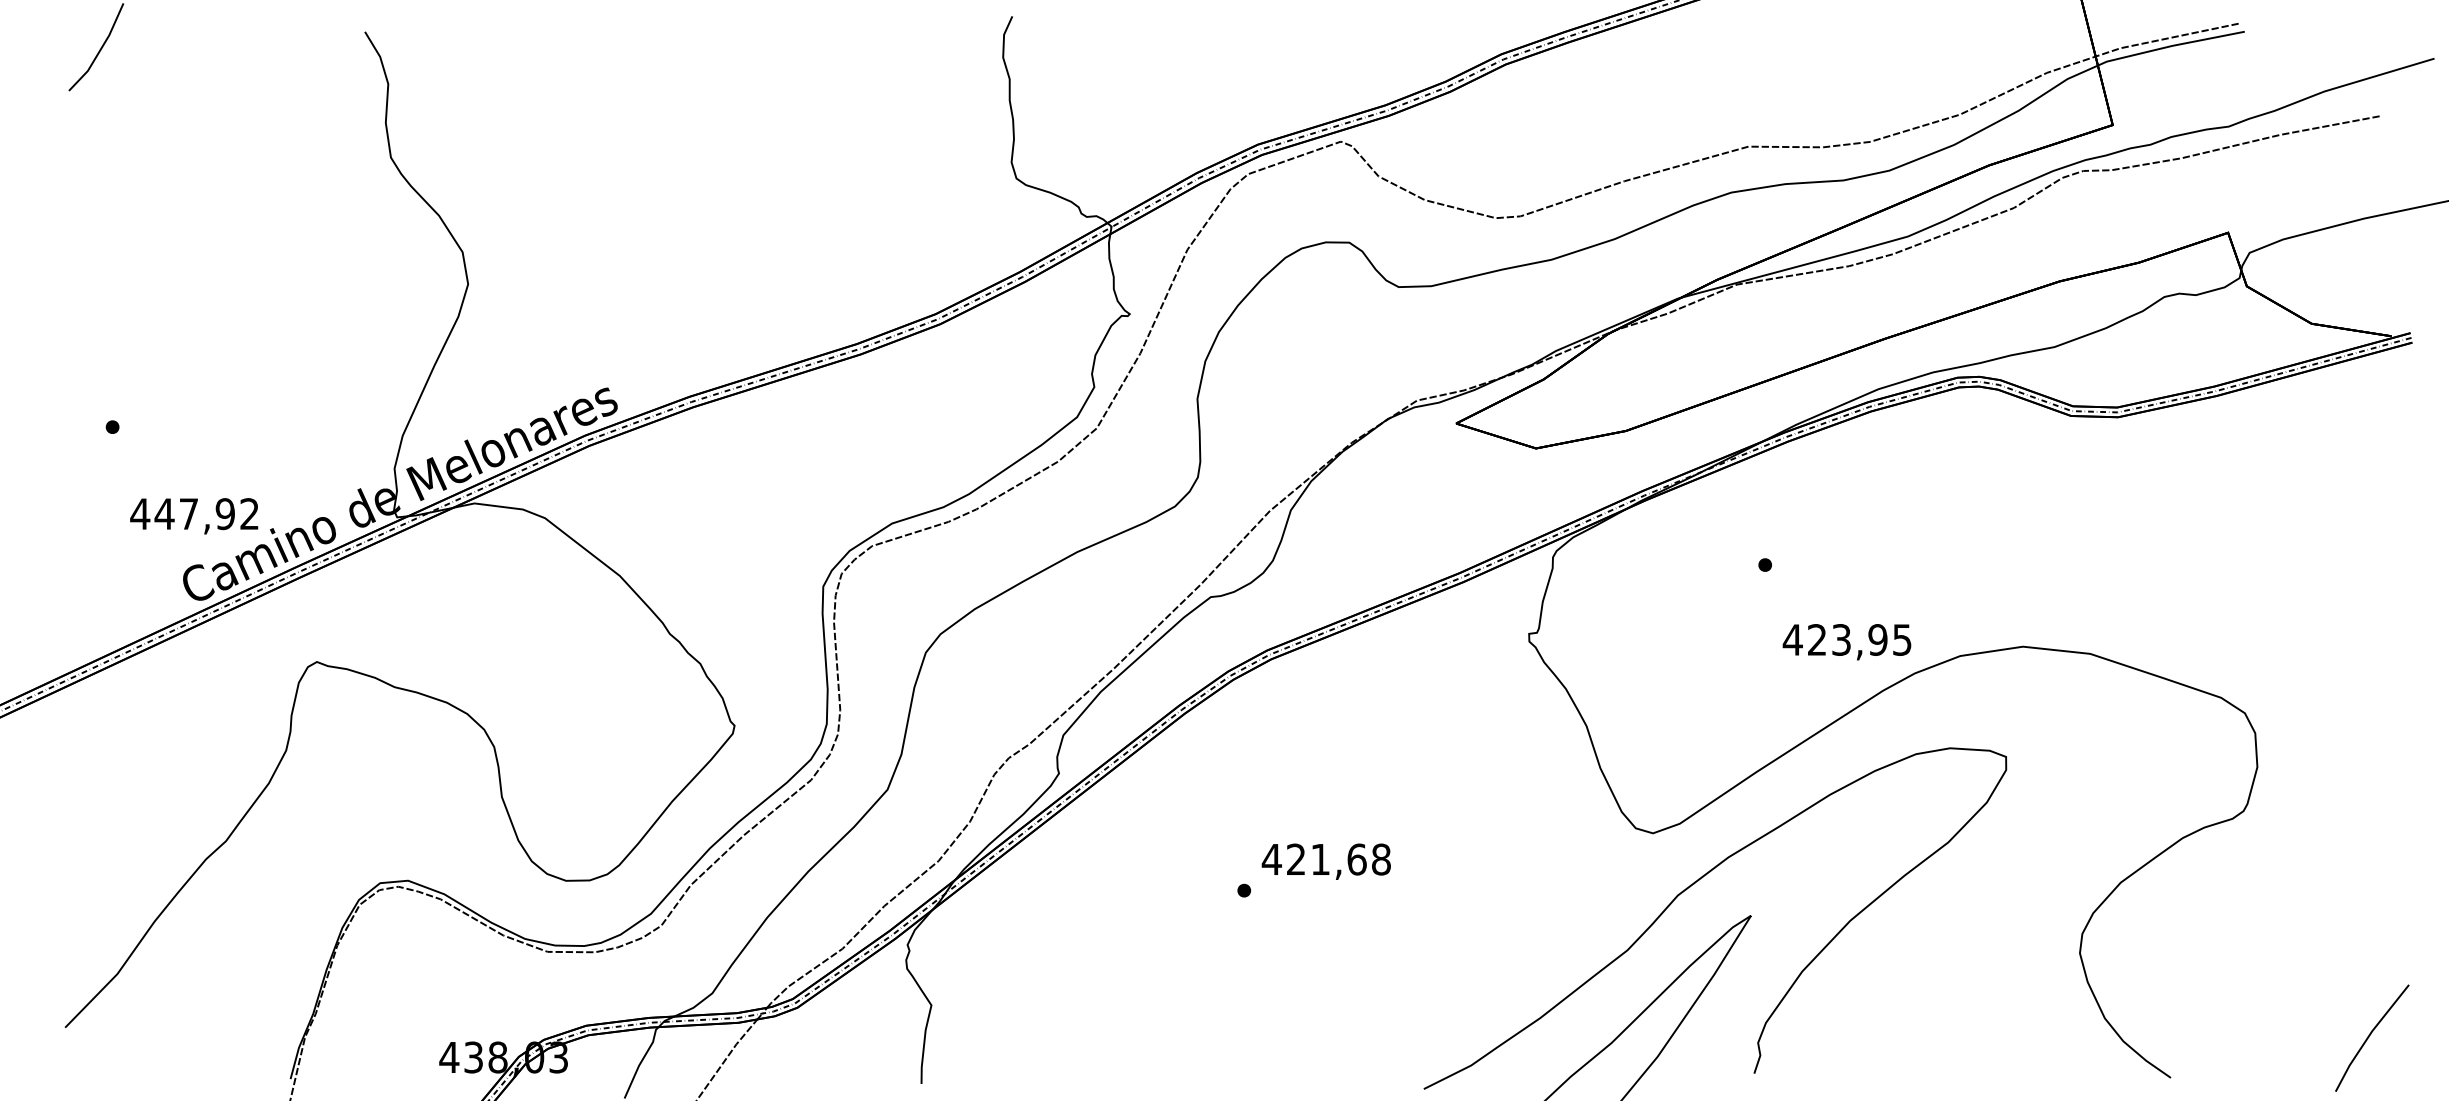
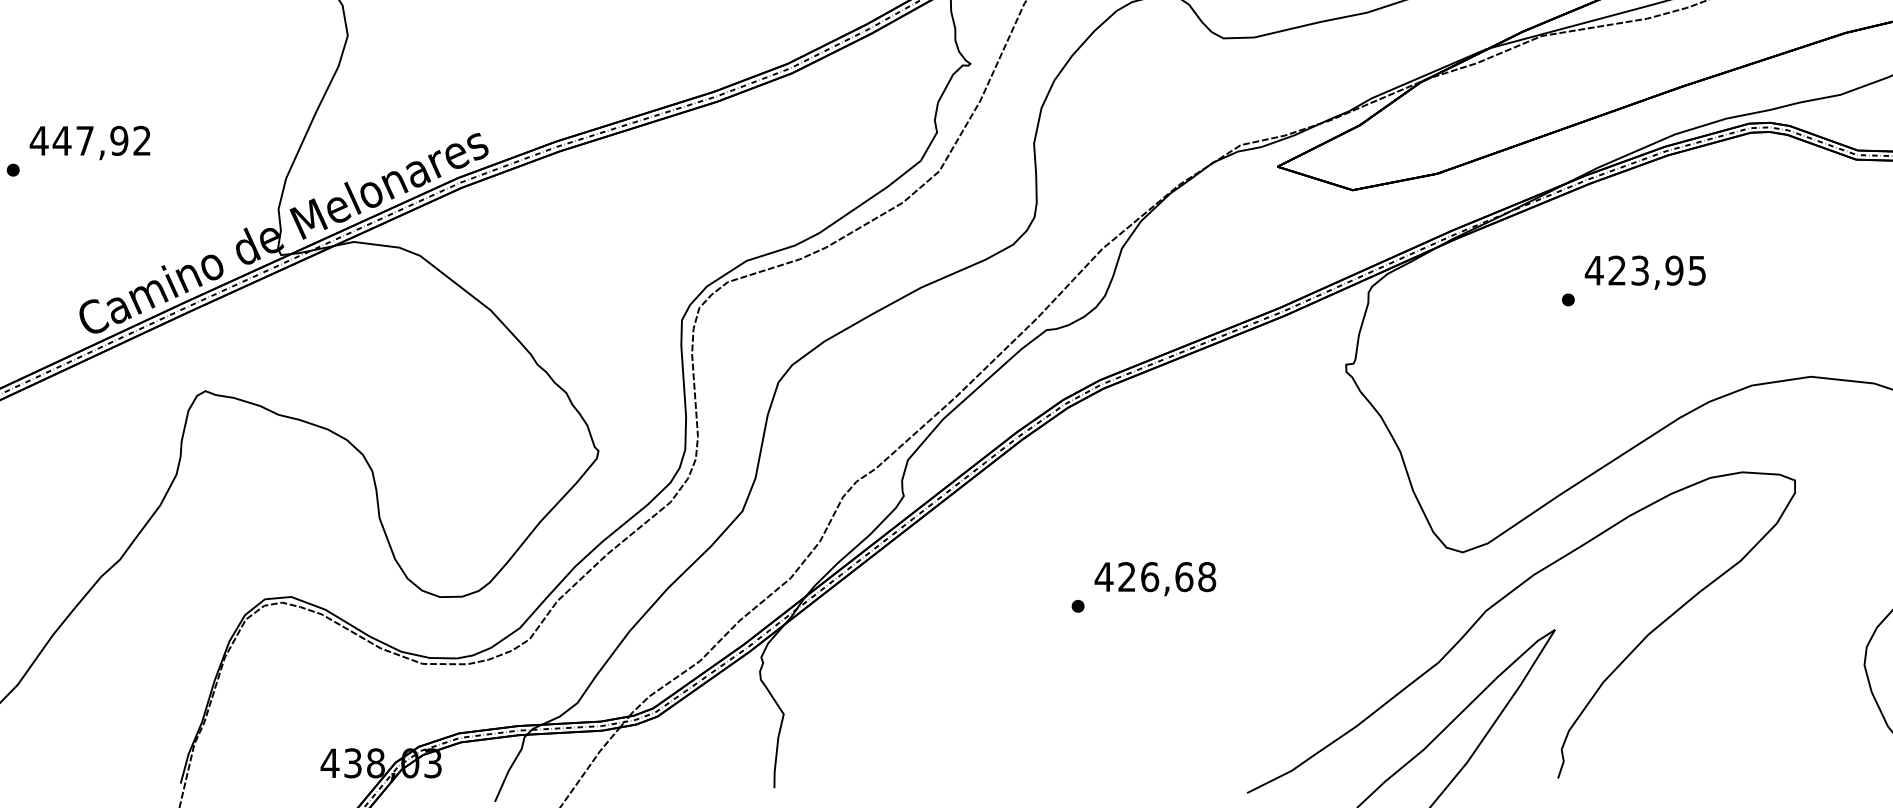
text: (194, 516) -> (90, 143), moved
text: (1846, 642) -> (1644, 273), moved
text: (1320, 859) -> (1149, 577), 421,68 -> 426,68

